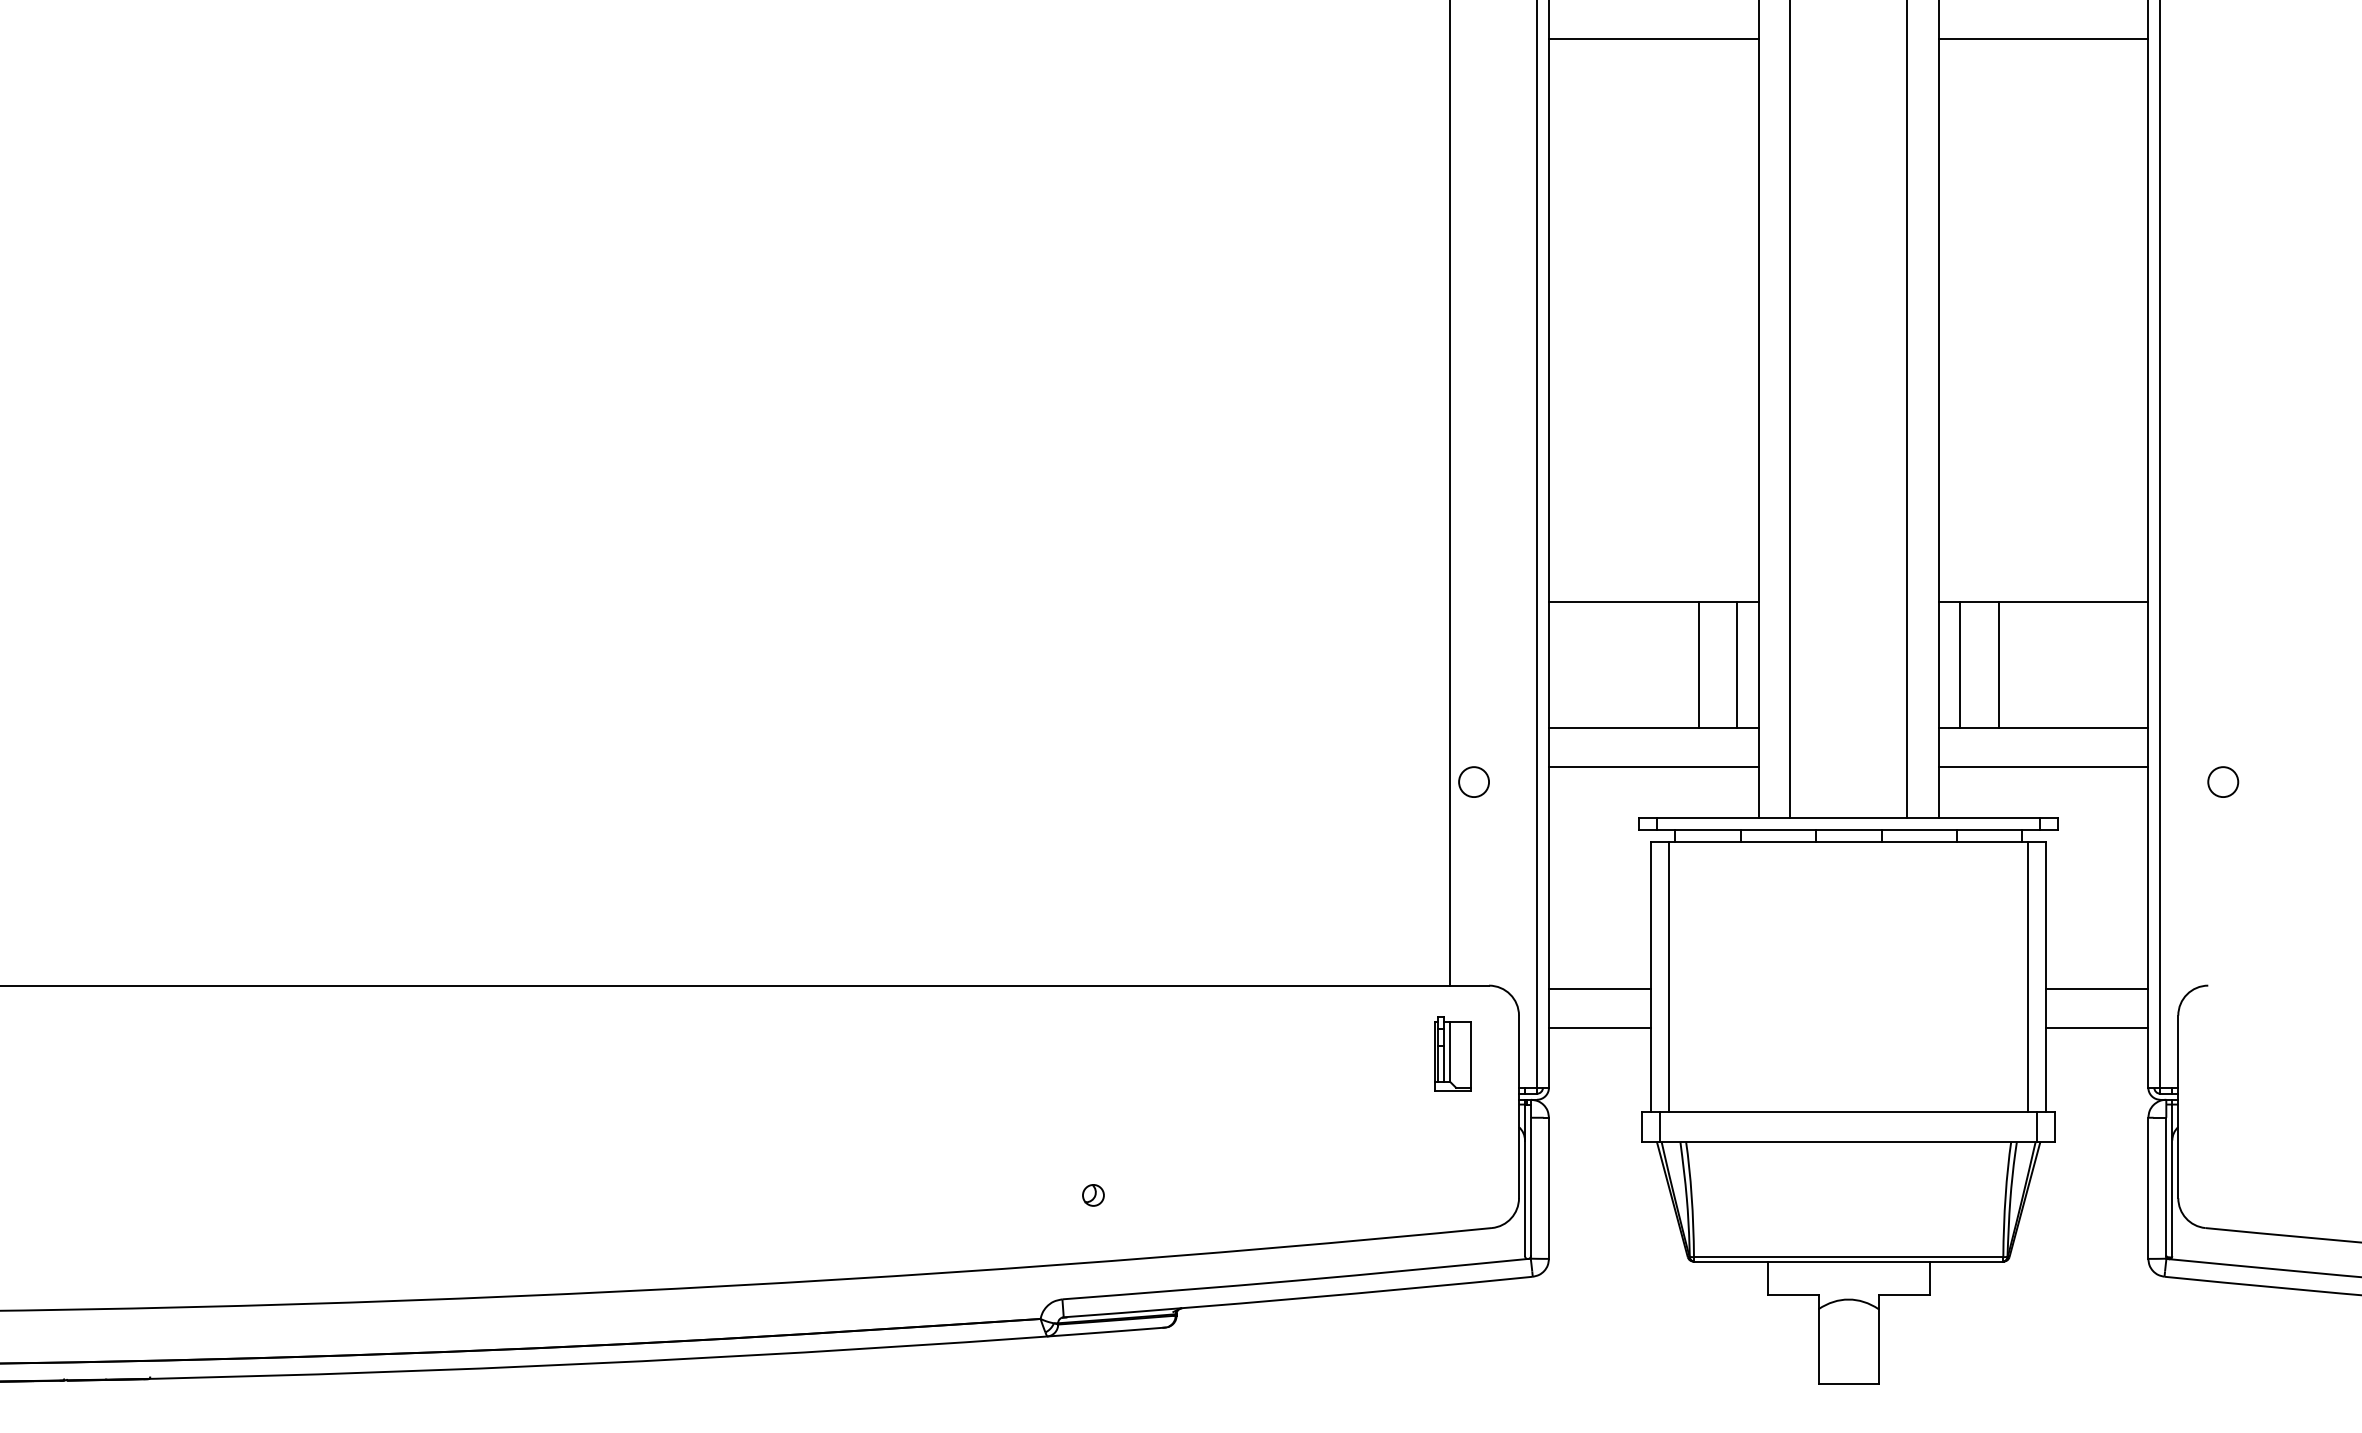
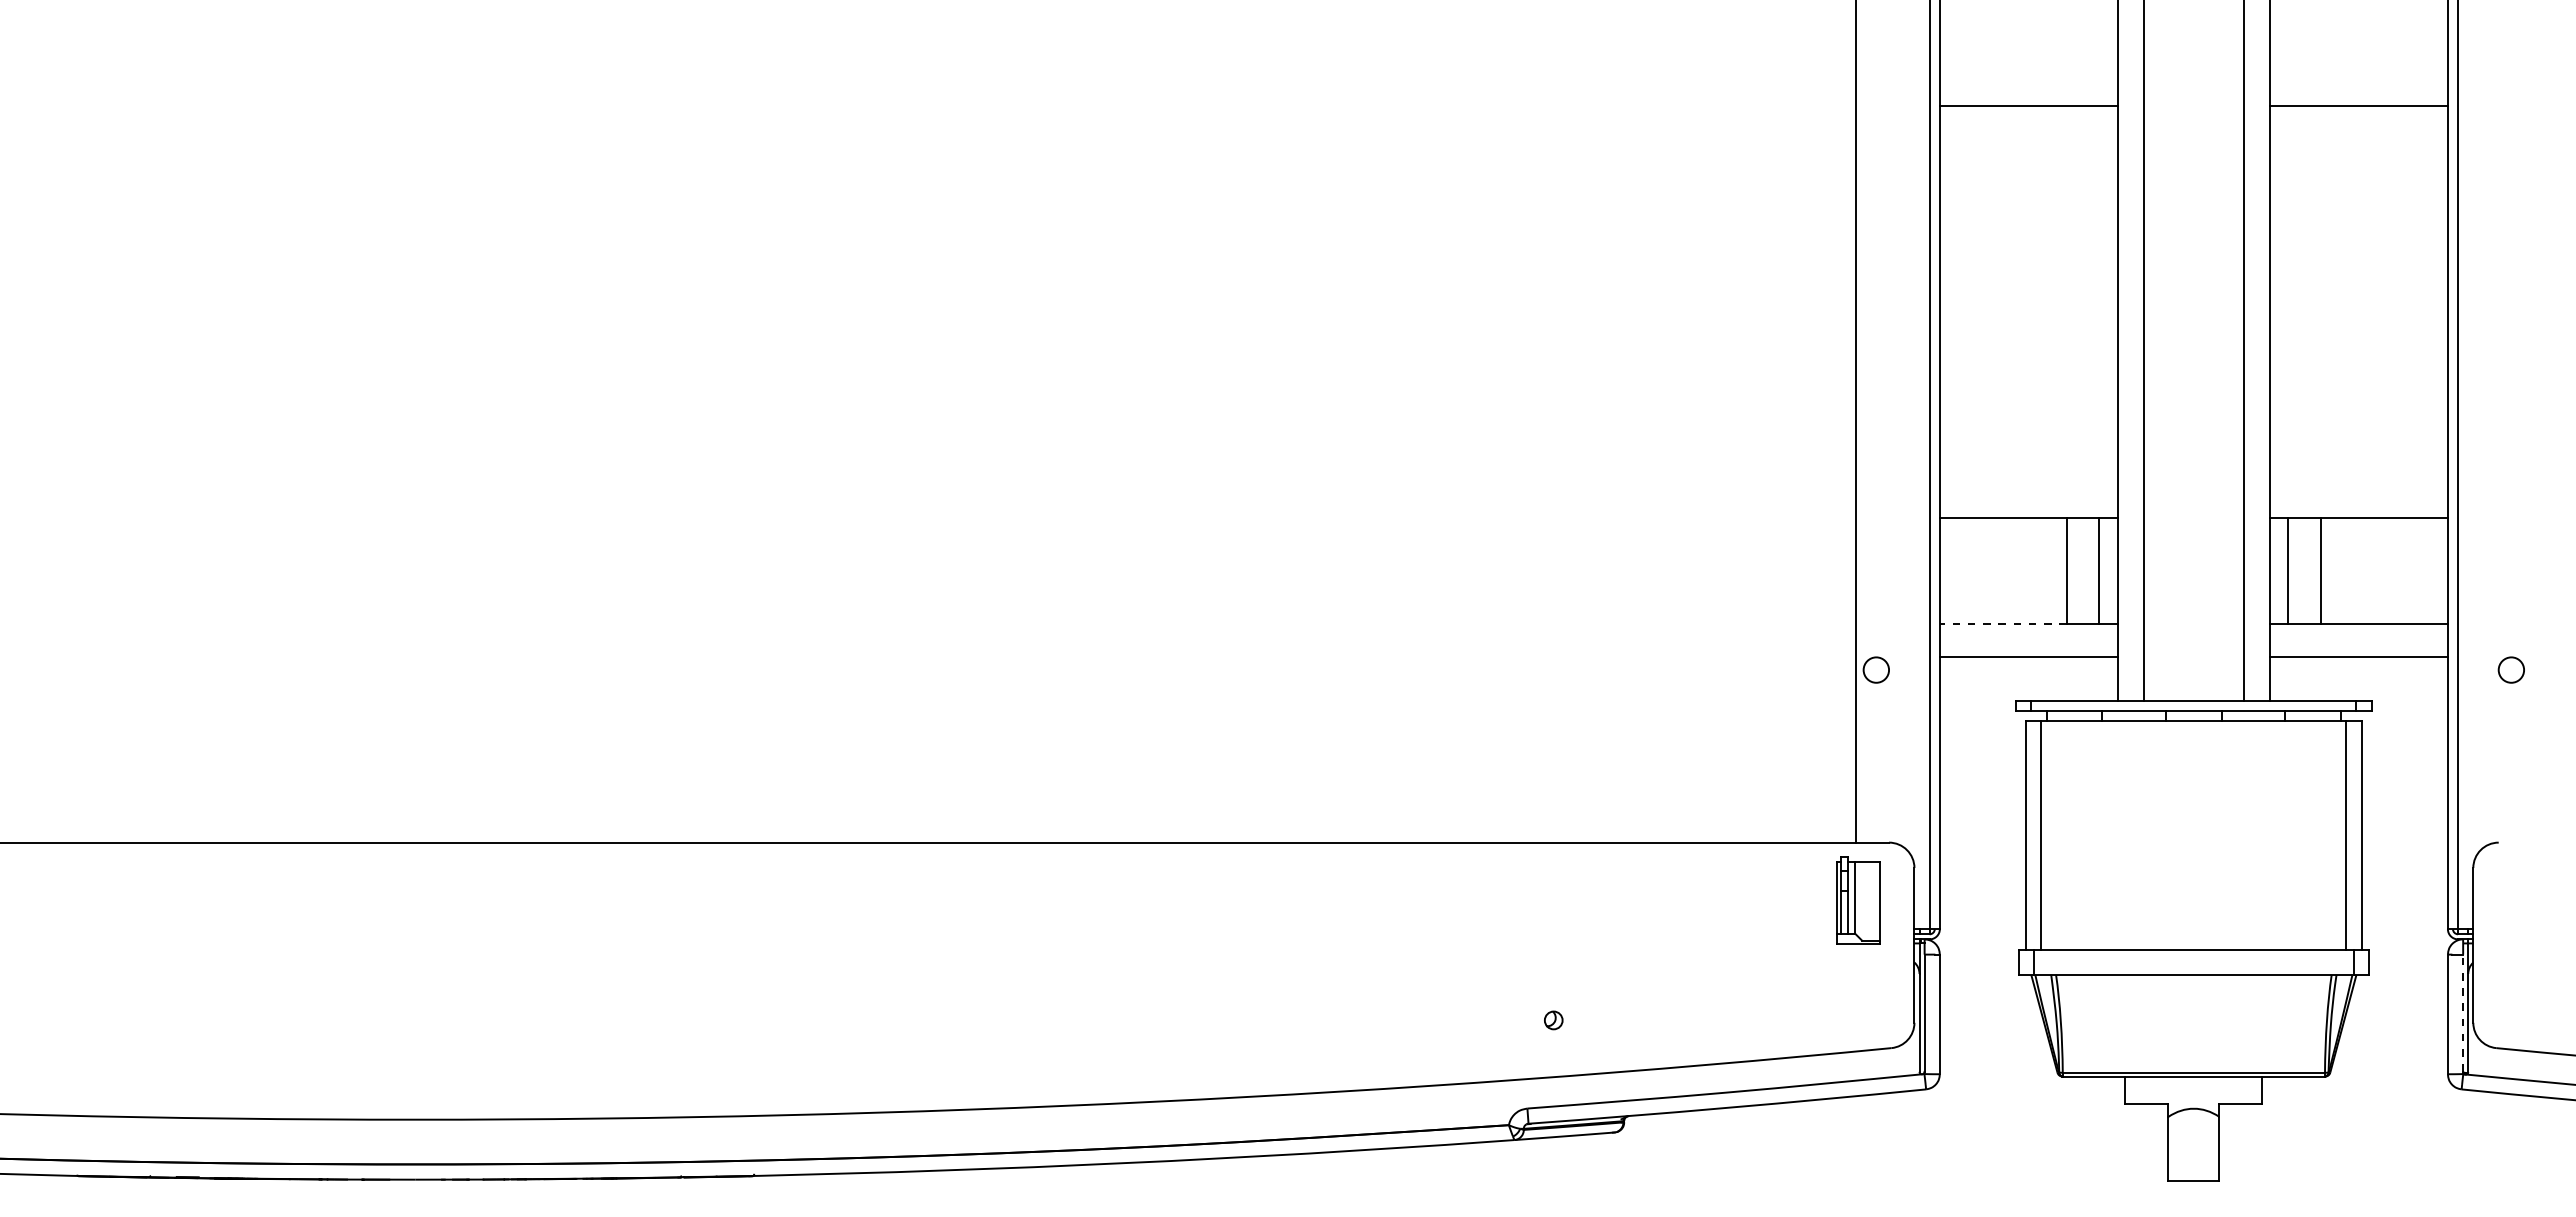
line: (1653, 39) -> (2028, 106), moved
line: (2042, 39) -> (2358, 106), moved
line: (1624, 728) -> (2003, 624), solid -> dashed
line: (1599, 989) -> (1982, 845), removed
line: (2097, 989) -> (2404, 845), removed
line: (1599, 1027) -> (1982, 878), removed
line: (2097, 1027) -> (2404, 878), removed
part: (1453, 1053) -> (1858, 900), size x1.4
line: (2166, 1187) -> (2463, 1013), solid -> dashed

